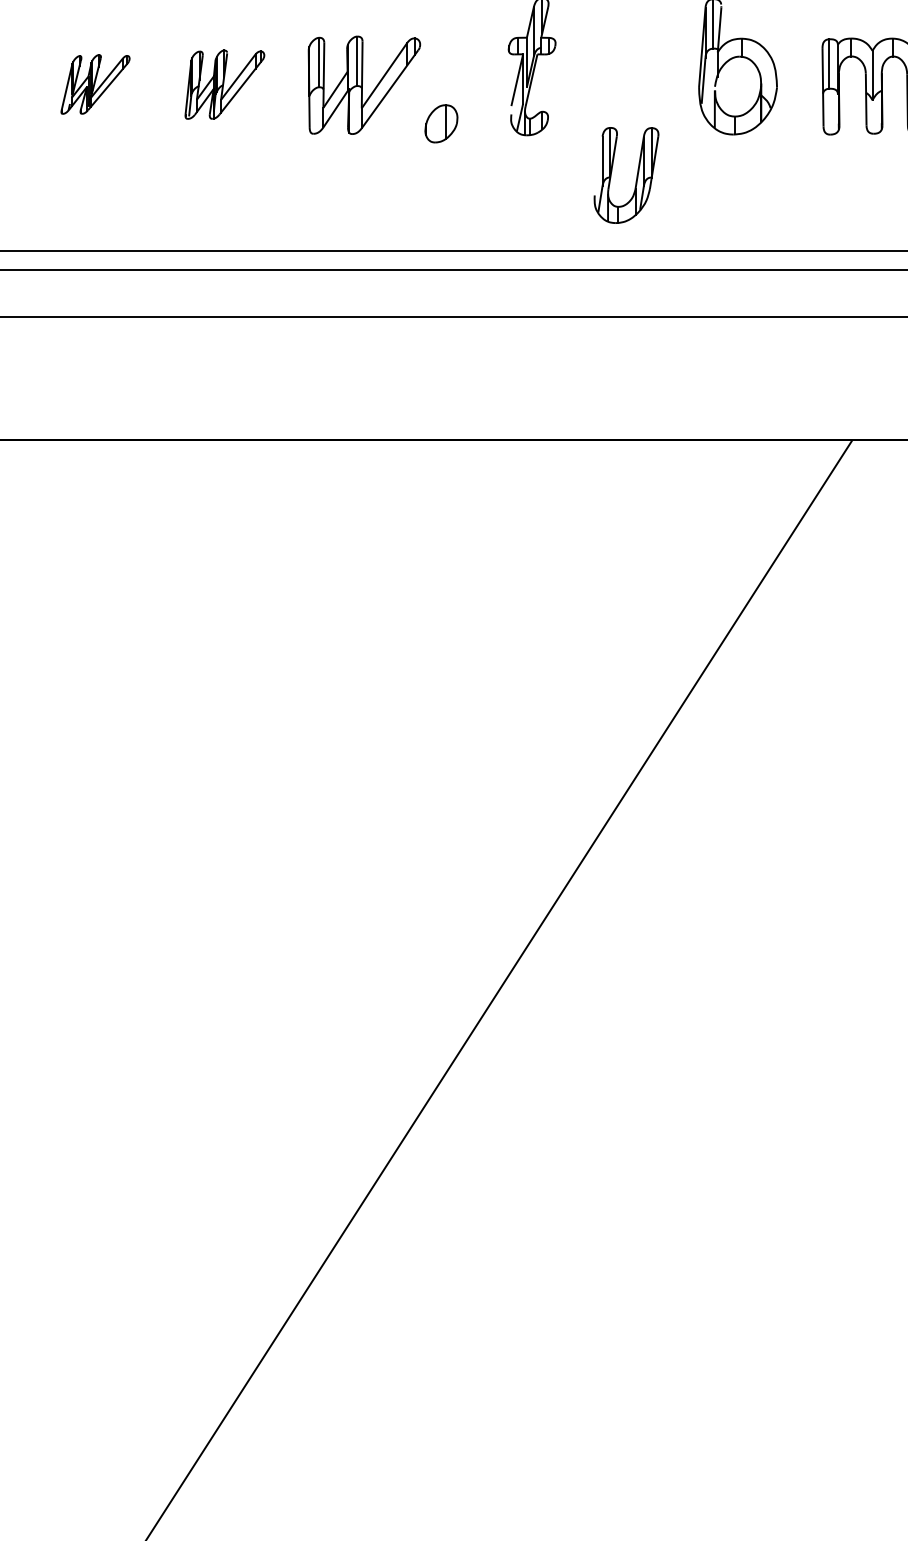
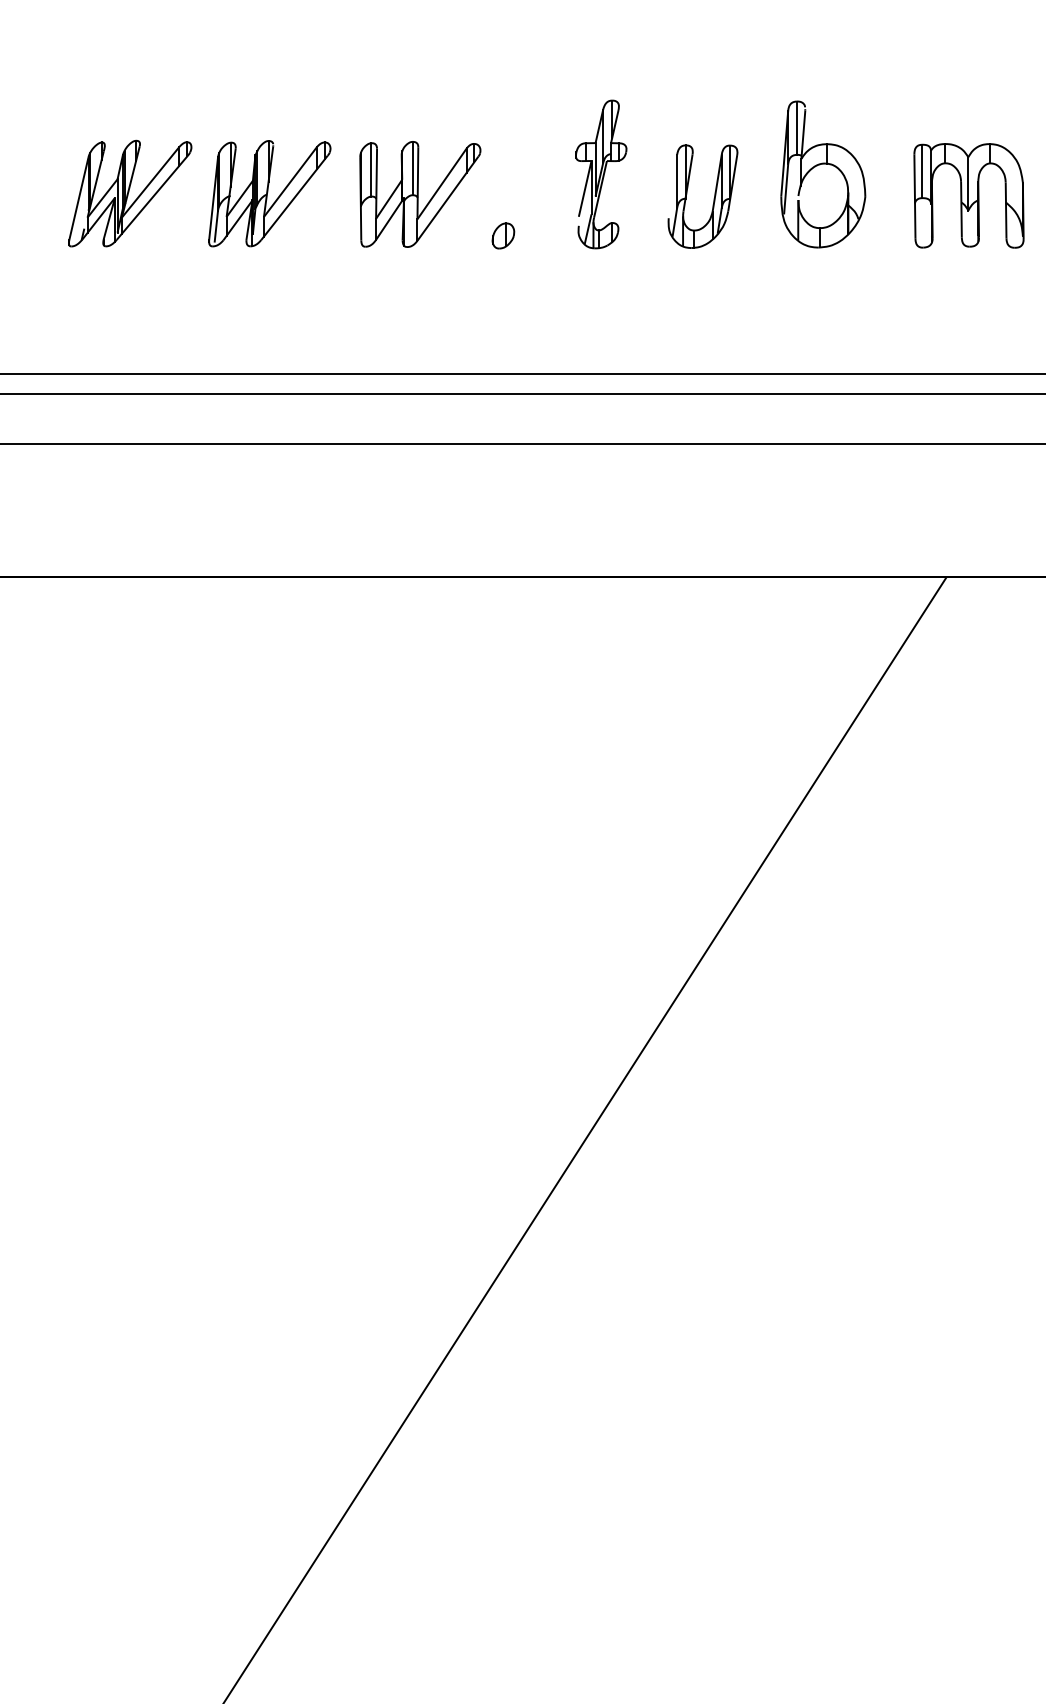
part: (95, 84) -> (130, 193), size x1.67
part: (224, 84) -> (269, 193), size x1.43
part: (441, 123) -> (503, 235), size x0.62
part: (636, 177) -> (713, 198), moved

